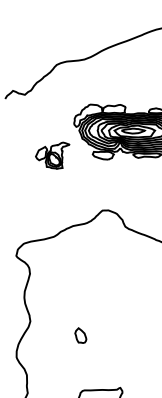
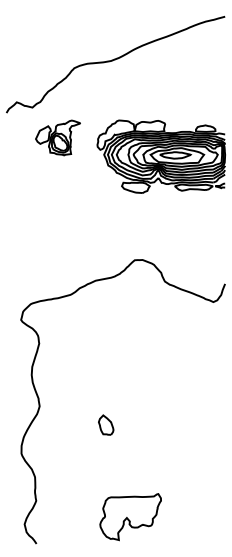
part: (52, 155) -> (57, 137), moved

